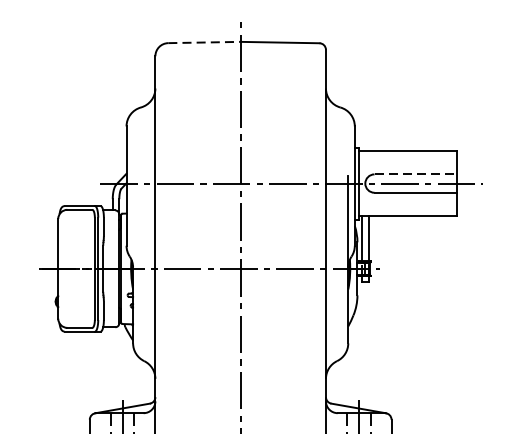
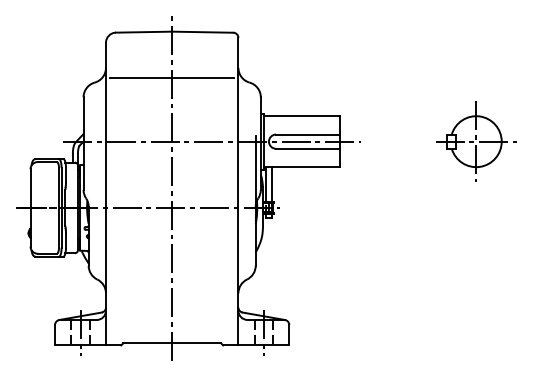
line: (205, 42) -> (144, 32), dashed -> solid
line: (241, 100) -> (172, 77), added
line: (416, 174) -> (308, 134), dashed -> solid

